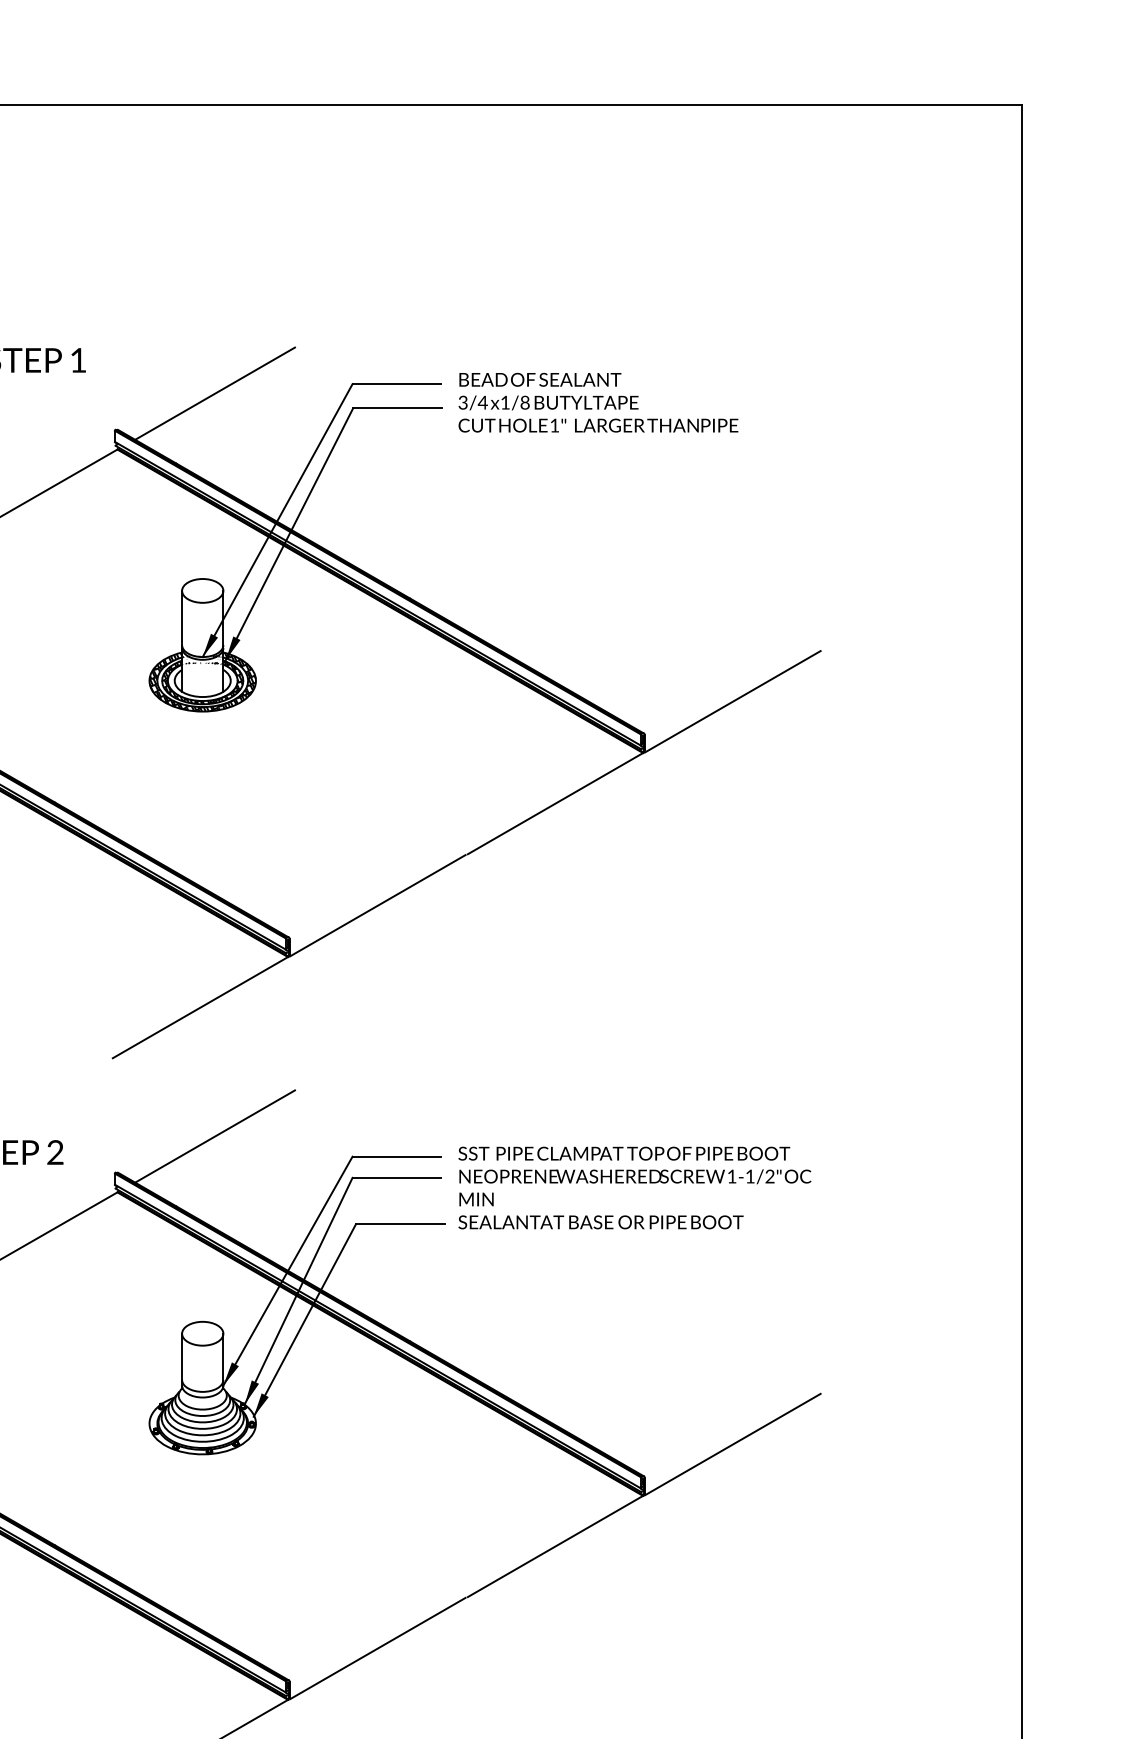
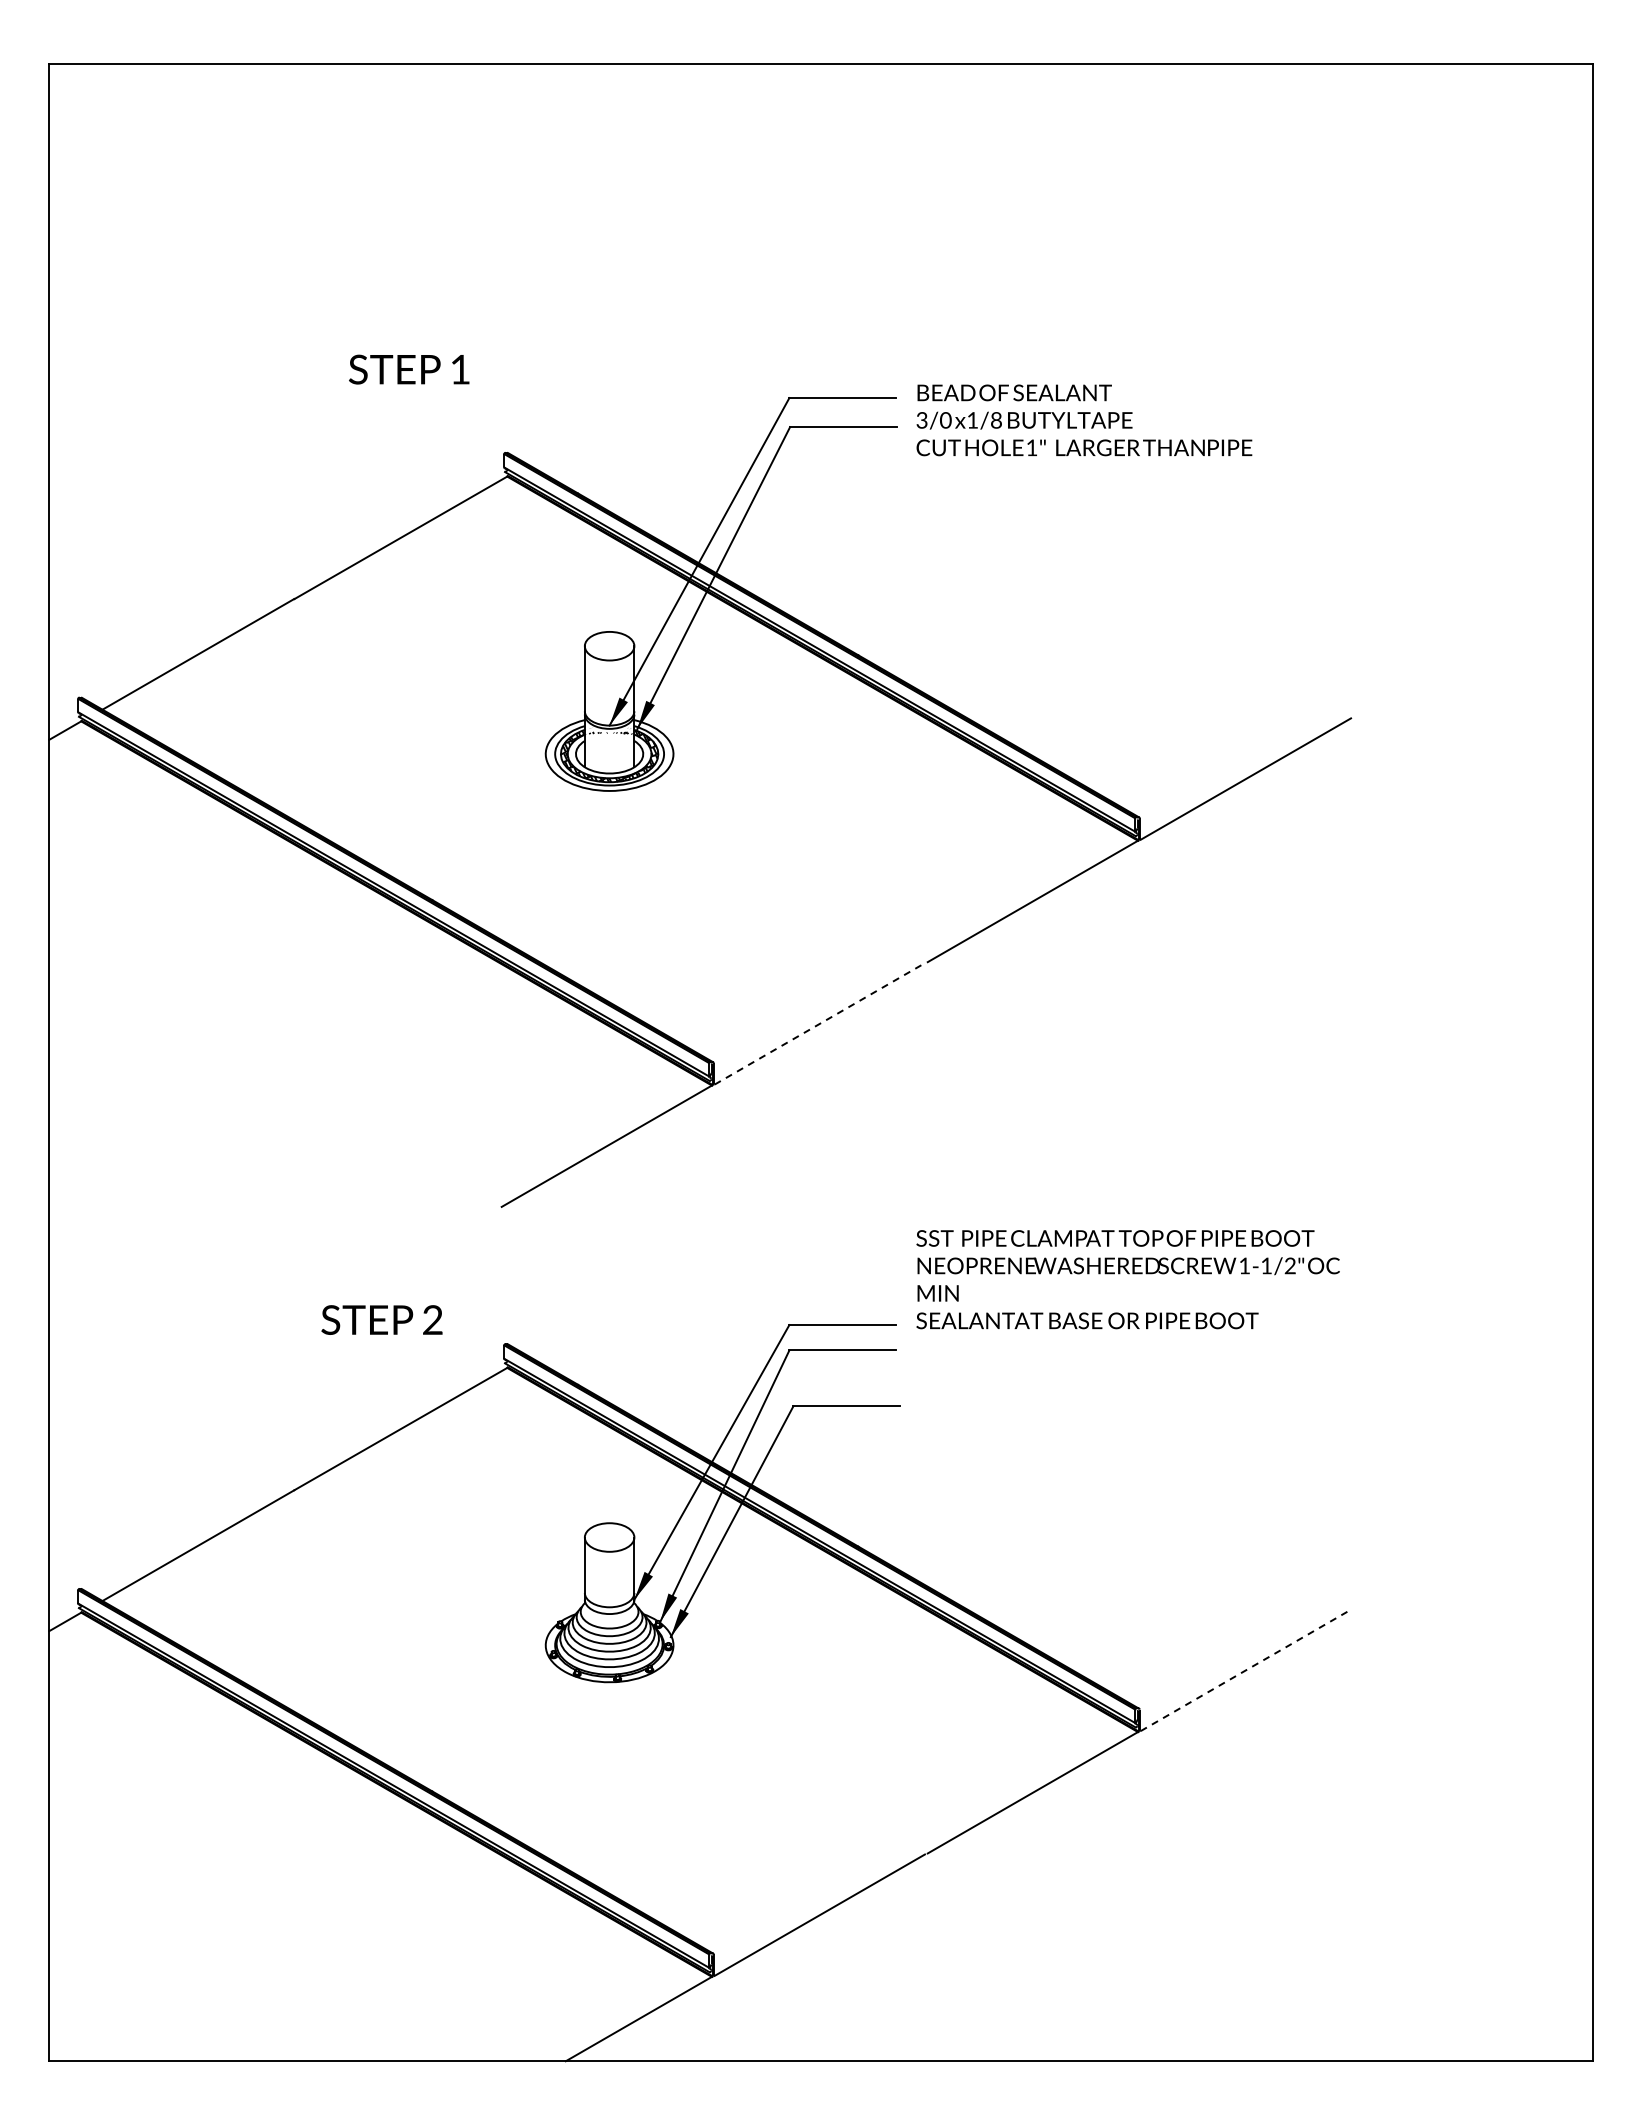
line: (215, 393) -> (624, 409), removed
text: (482, 402) -> (945, 420), 3/4 -> 3/0
hatch: (202, 681) -> (609, 754), removed
line: (378, 905) -> (820, 1023), solid -> dashed
line: (215, 1136) -> (624, 1300), removed
text: (634, 1187) -> (1127, 1279), moved
line: (733, 1444) -> (1246, 1670), solid -> dashed

